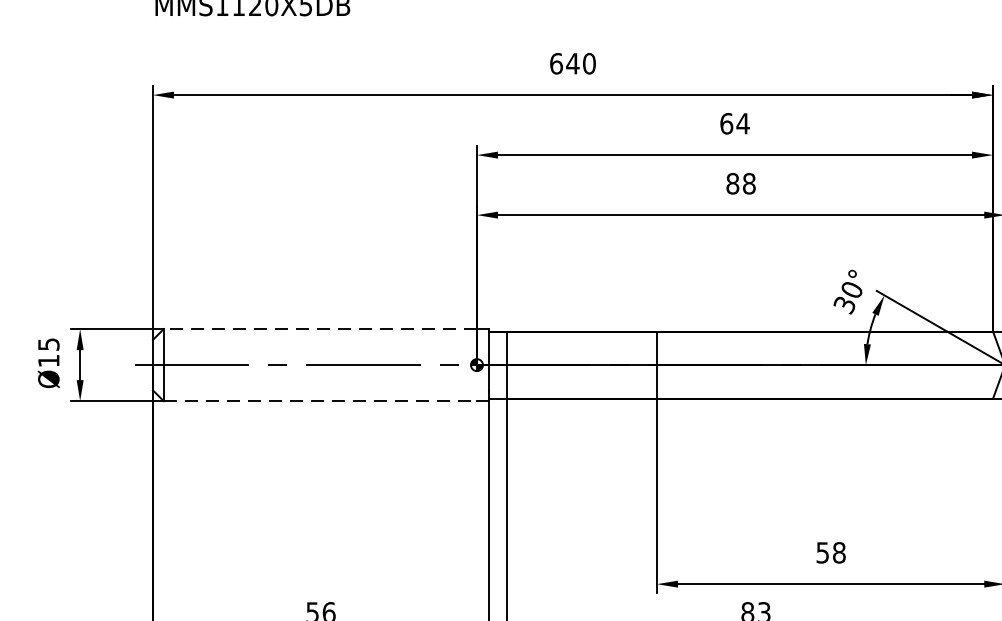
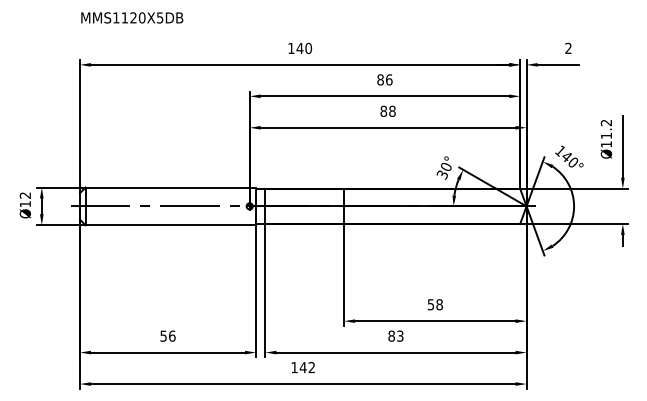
text: (556, 63) -> (291, 48), 640 -> 140
text: (734, 123) -> (384, 79), 64 -> 86
line: (320, 329) -> (167, 187), dashed -> solid
text: (49, 344) -> (25, 195), Ø15 -> Ø12
line: (321, 401) -> (168, 225), dashed -> solid

